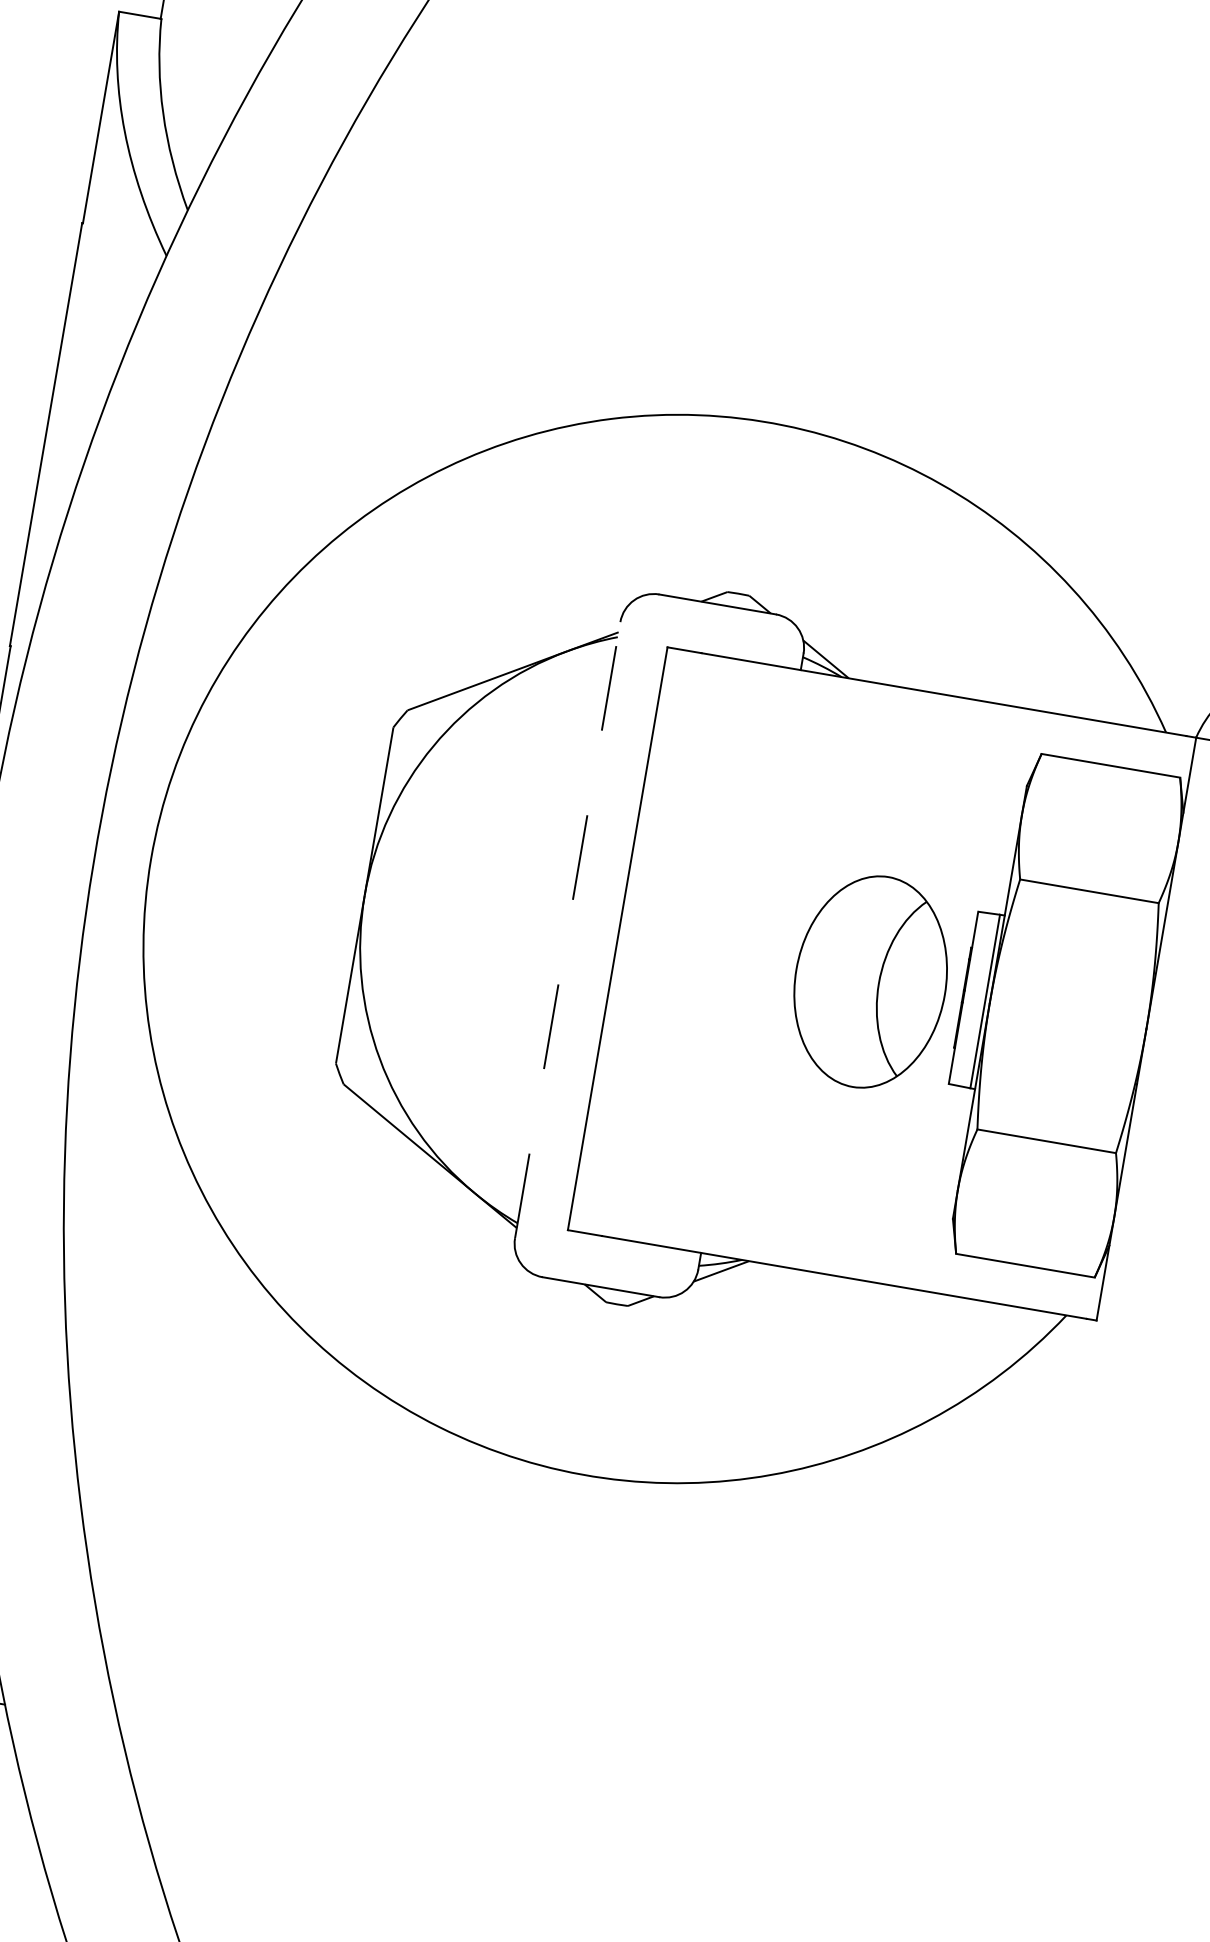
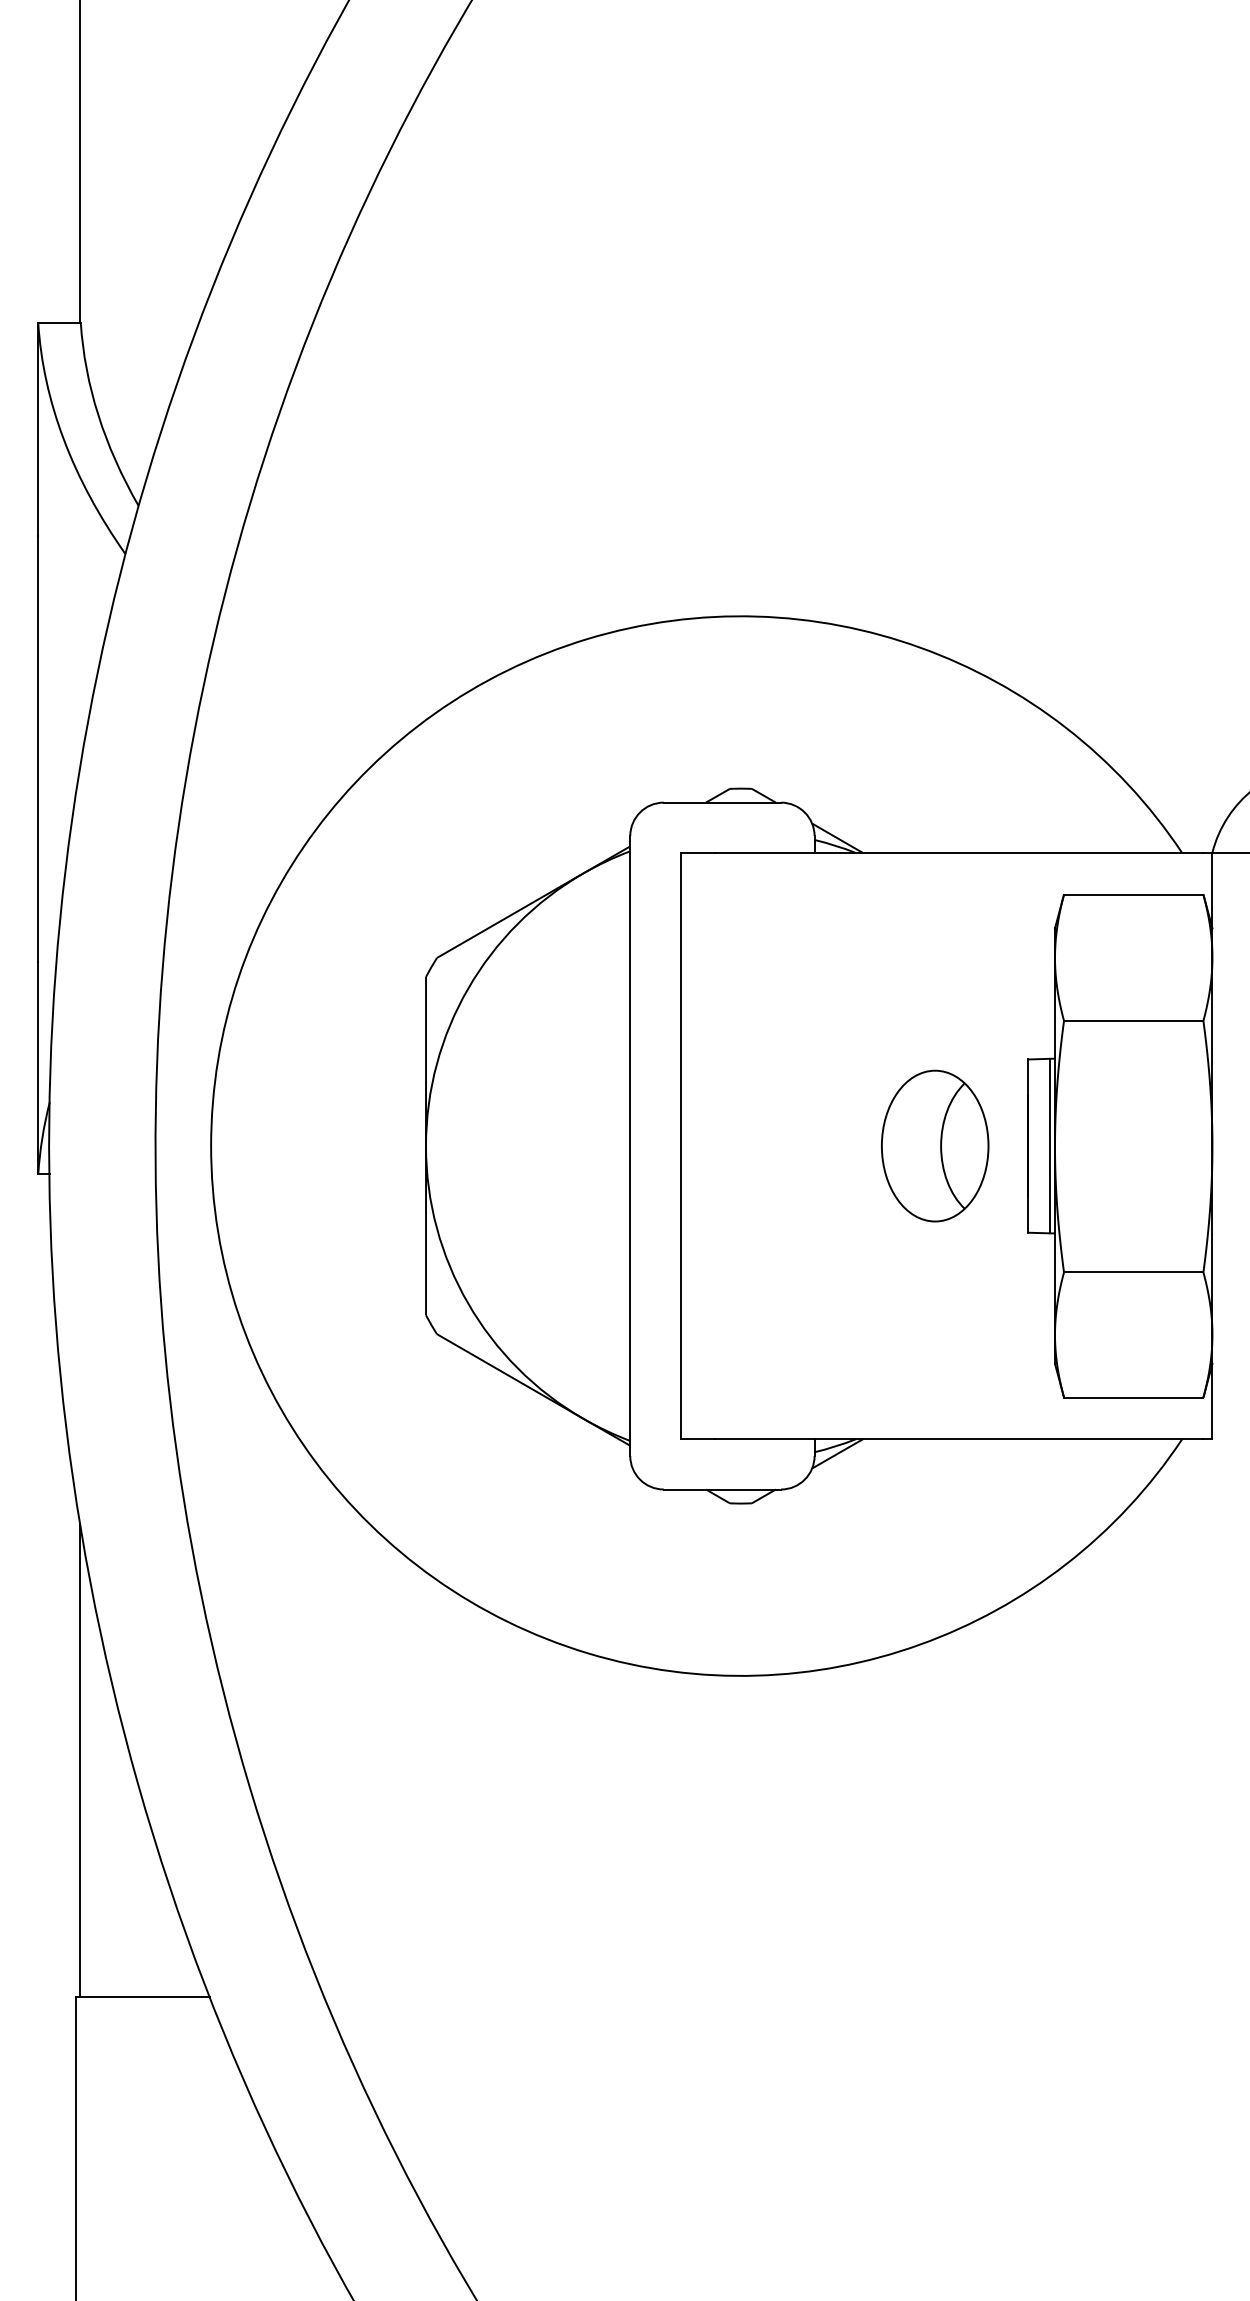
line: (567, 930) -> (630, 1146), dashed -> solid
part: (871, 981) -> (935, 1145), size x0.71

